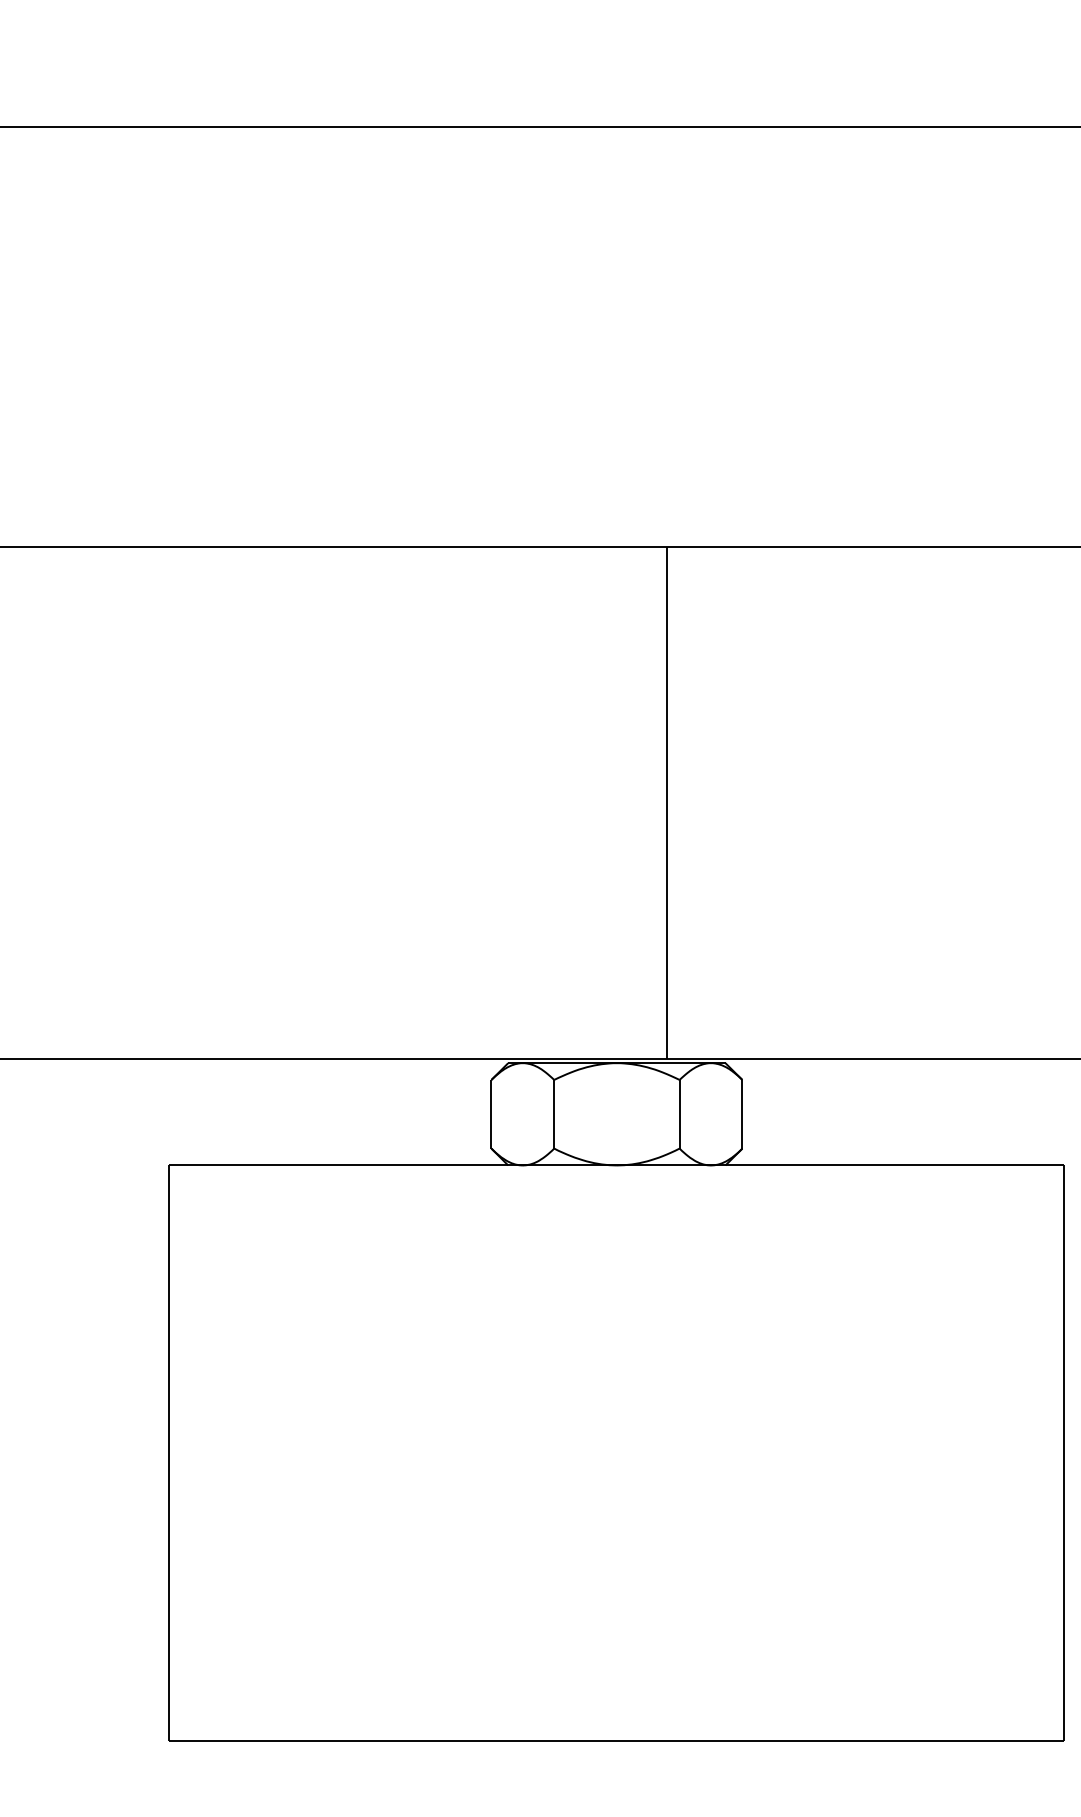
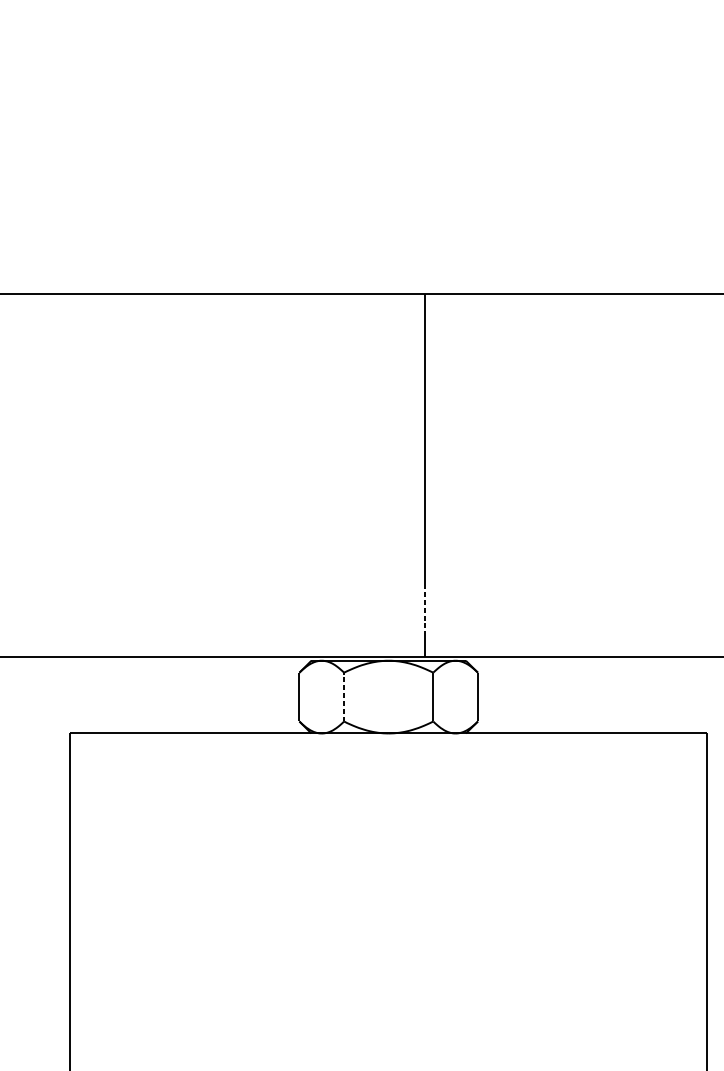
line: (667, 992) -> (424, 610), solid -> dashed
line: (554, 1113) -> (344, 696), solid -> dashed

